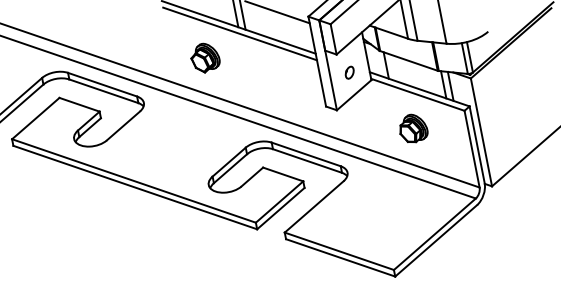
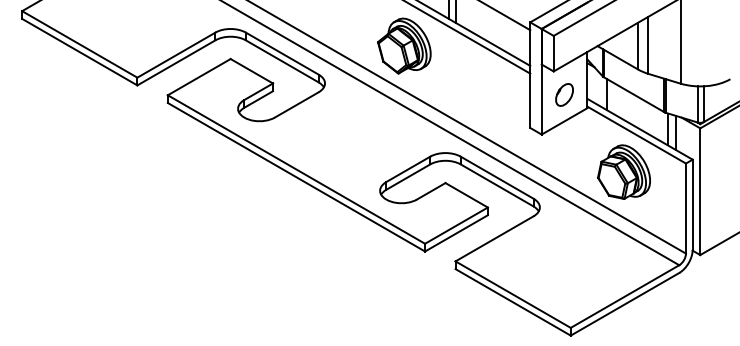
part: (205, 57) -> (404, 45), size x1.67
part: (349, 72) -> (564, 94), size x1.67
part: (412, 128) -> (623, 171), size x1.67

